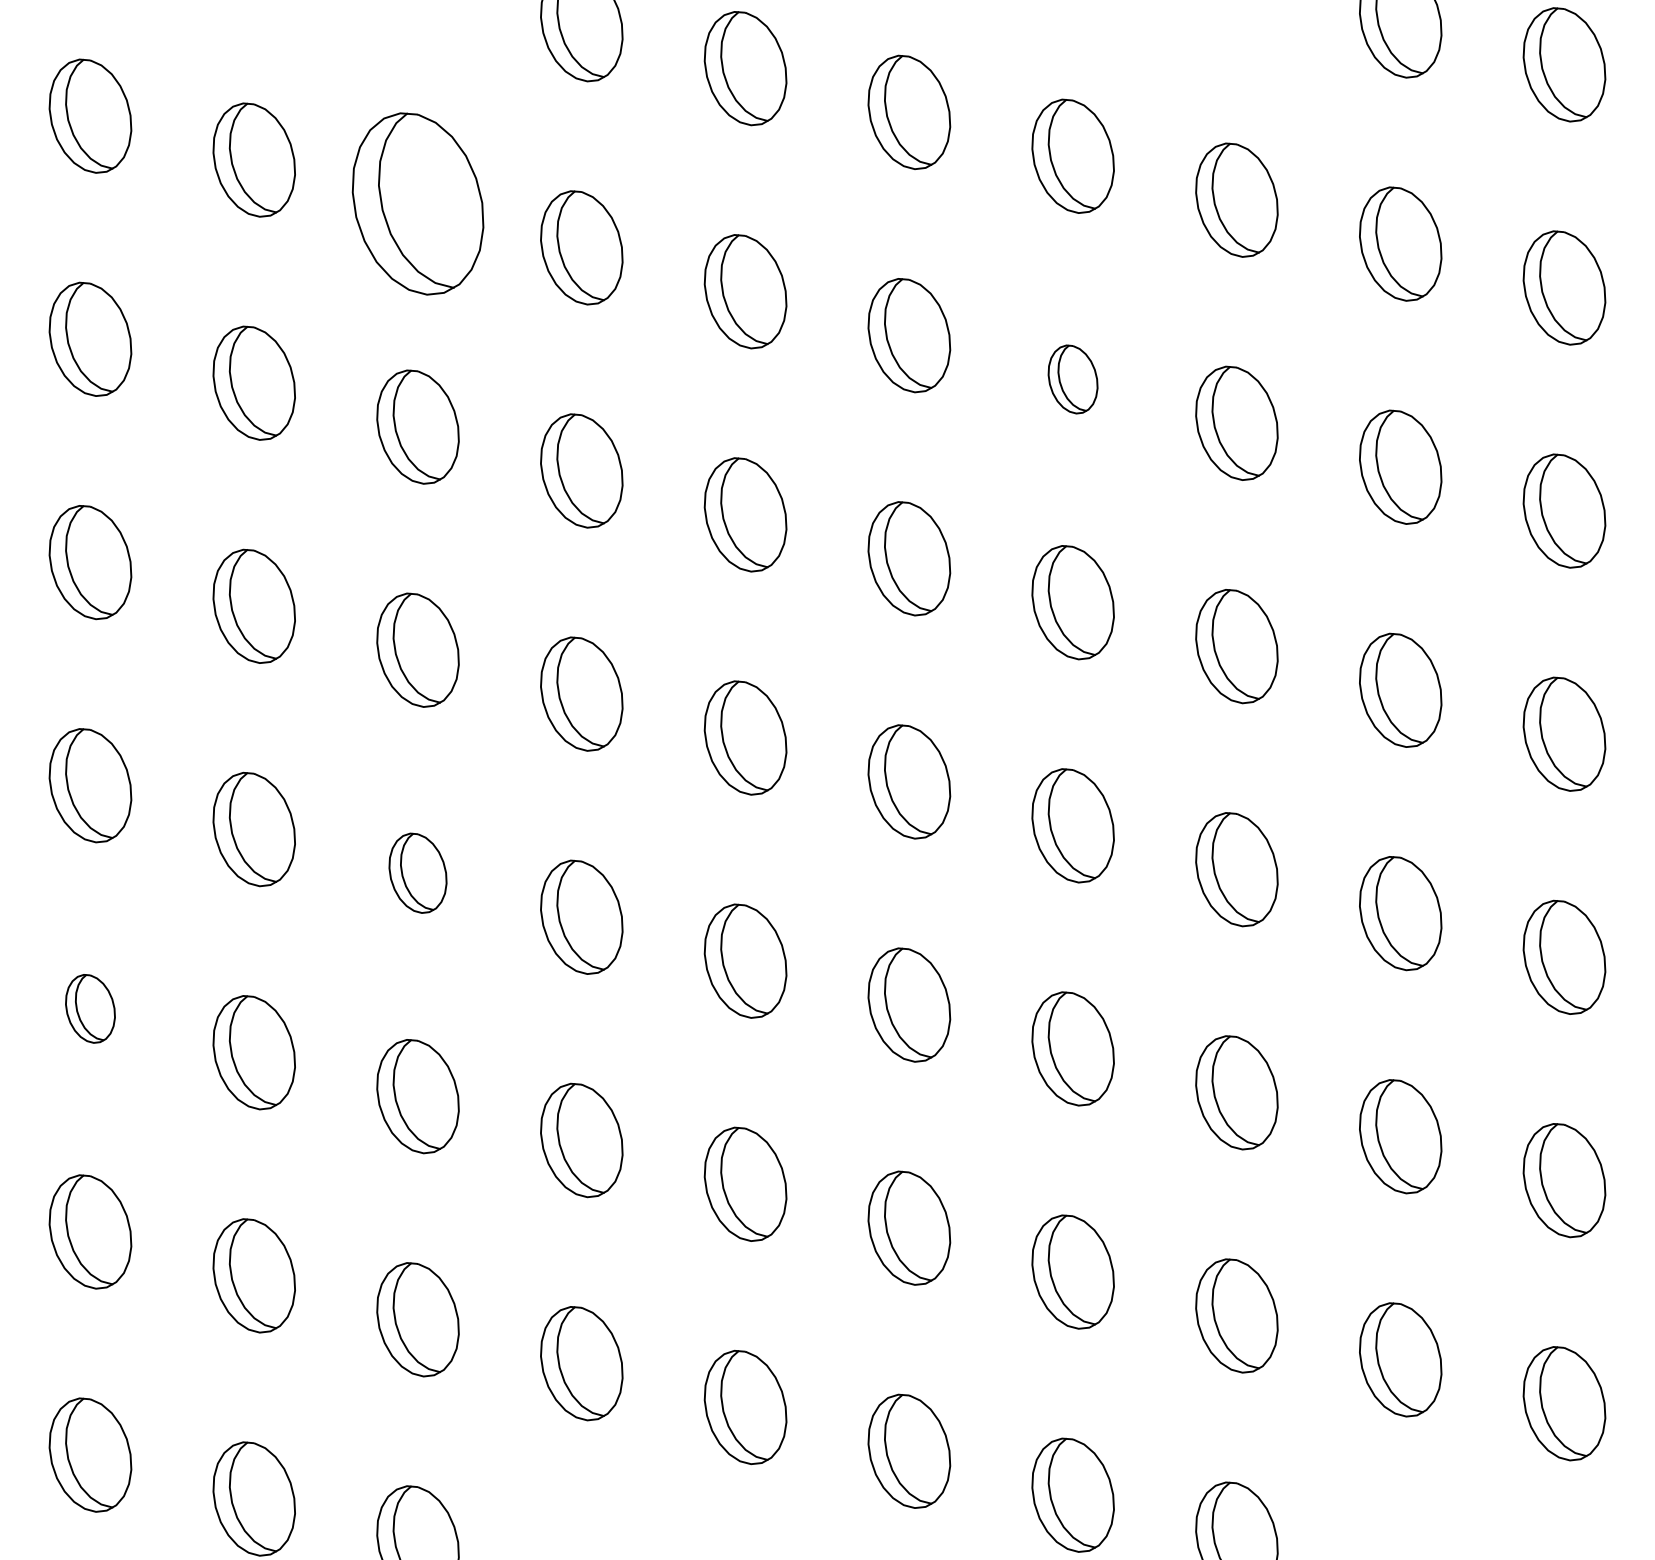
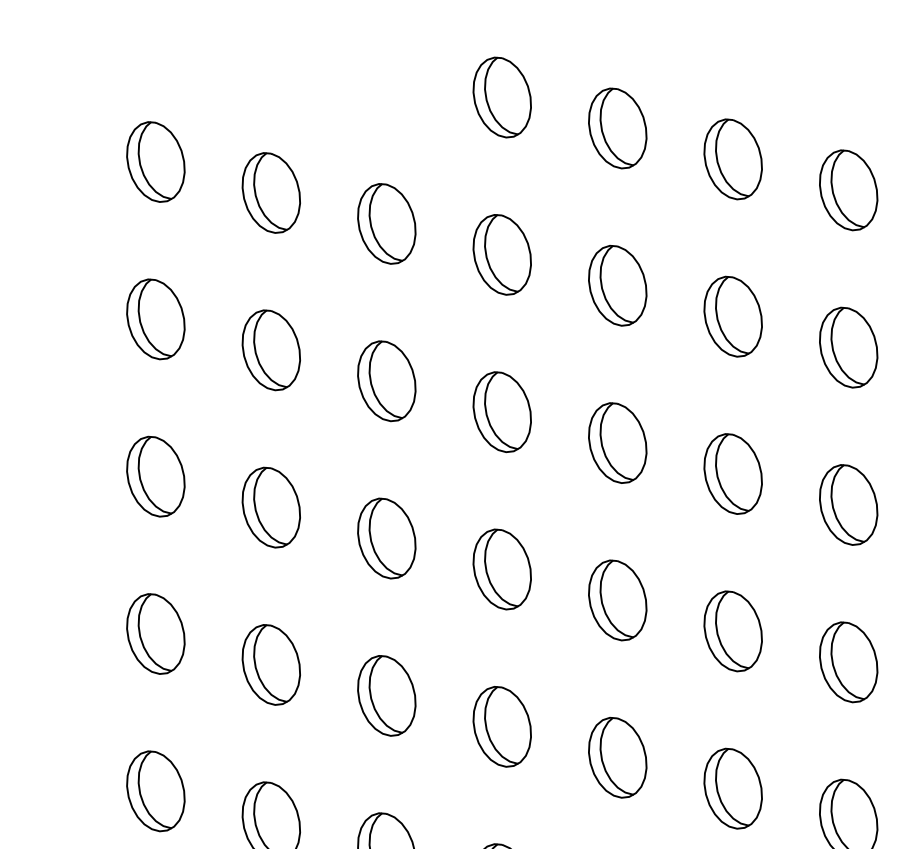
part: (417, 203) -> (386, 223), size x0.62
part: (1072, 379) -> (848, 347), size x1.67
part: (417, 872) -> (386, 695), size x1.43
part: (90, 1008) -> (155, 791), size x1.67

